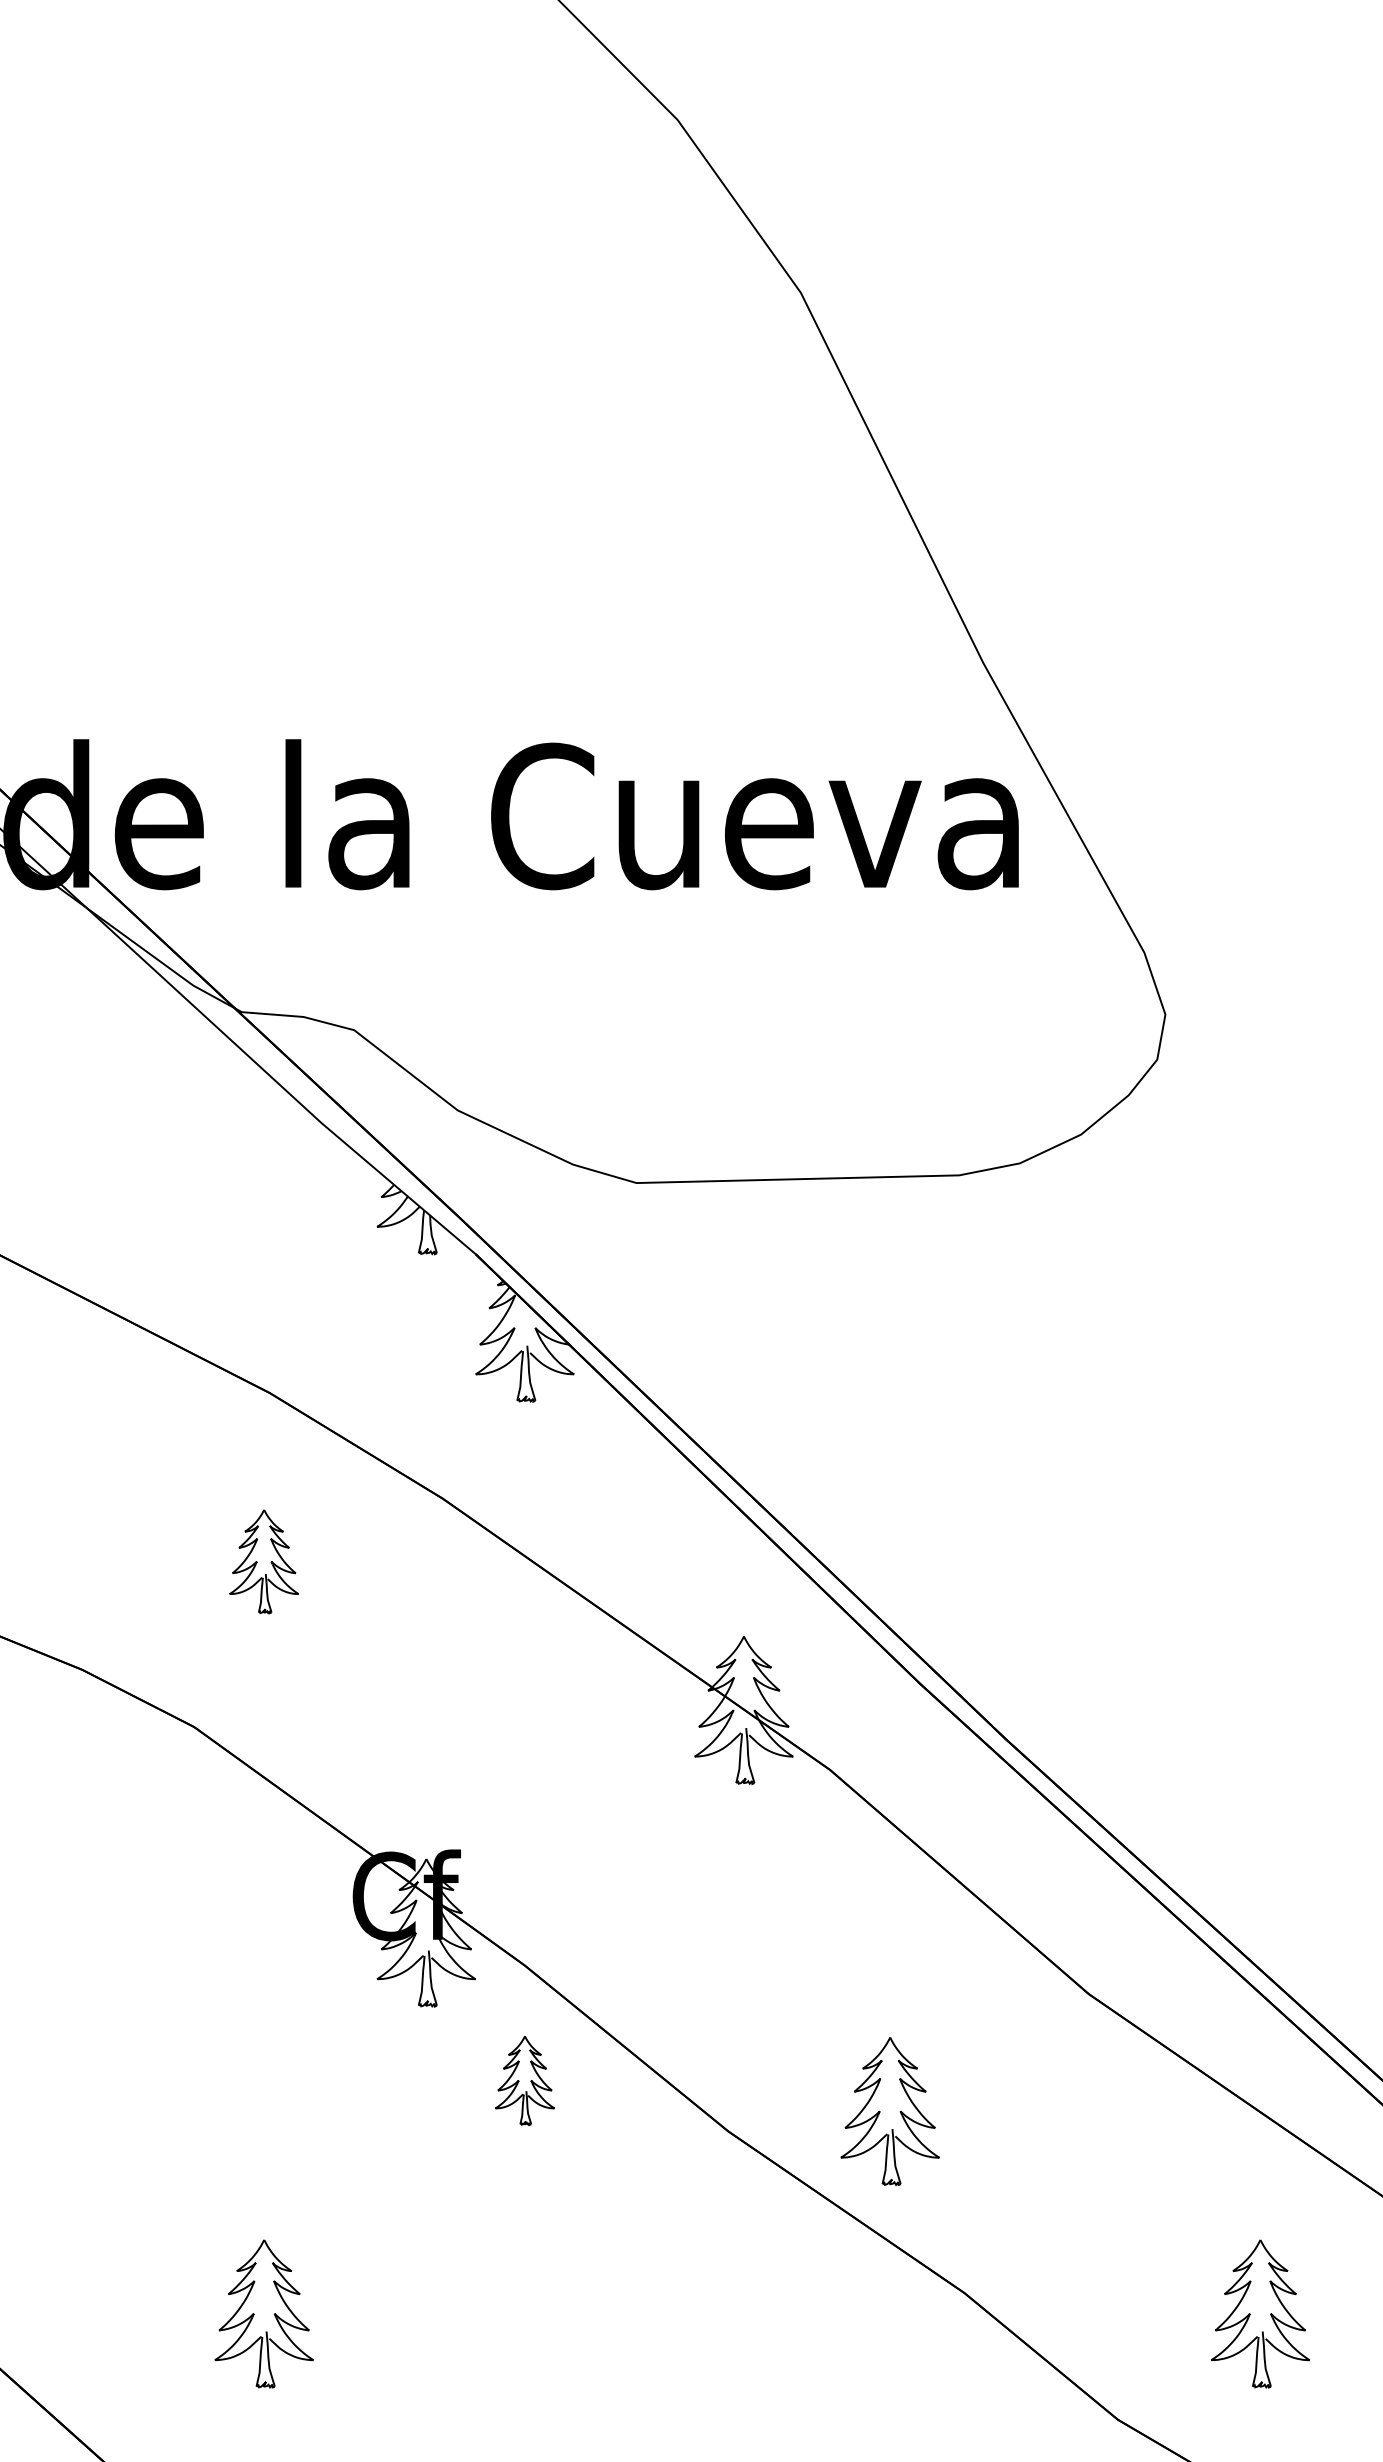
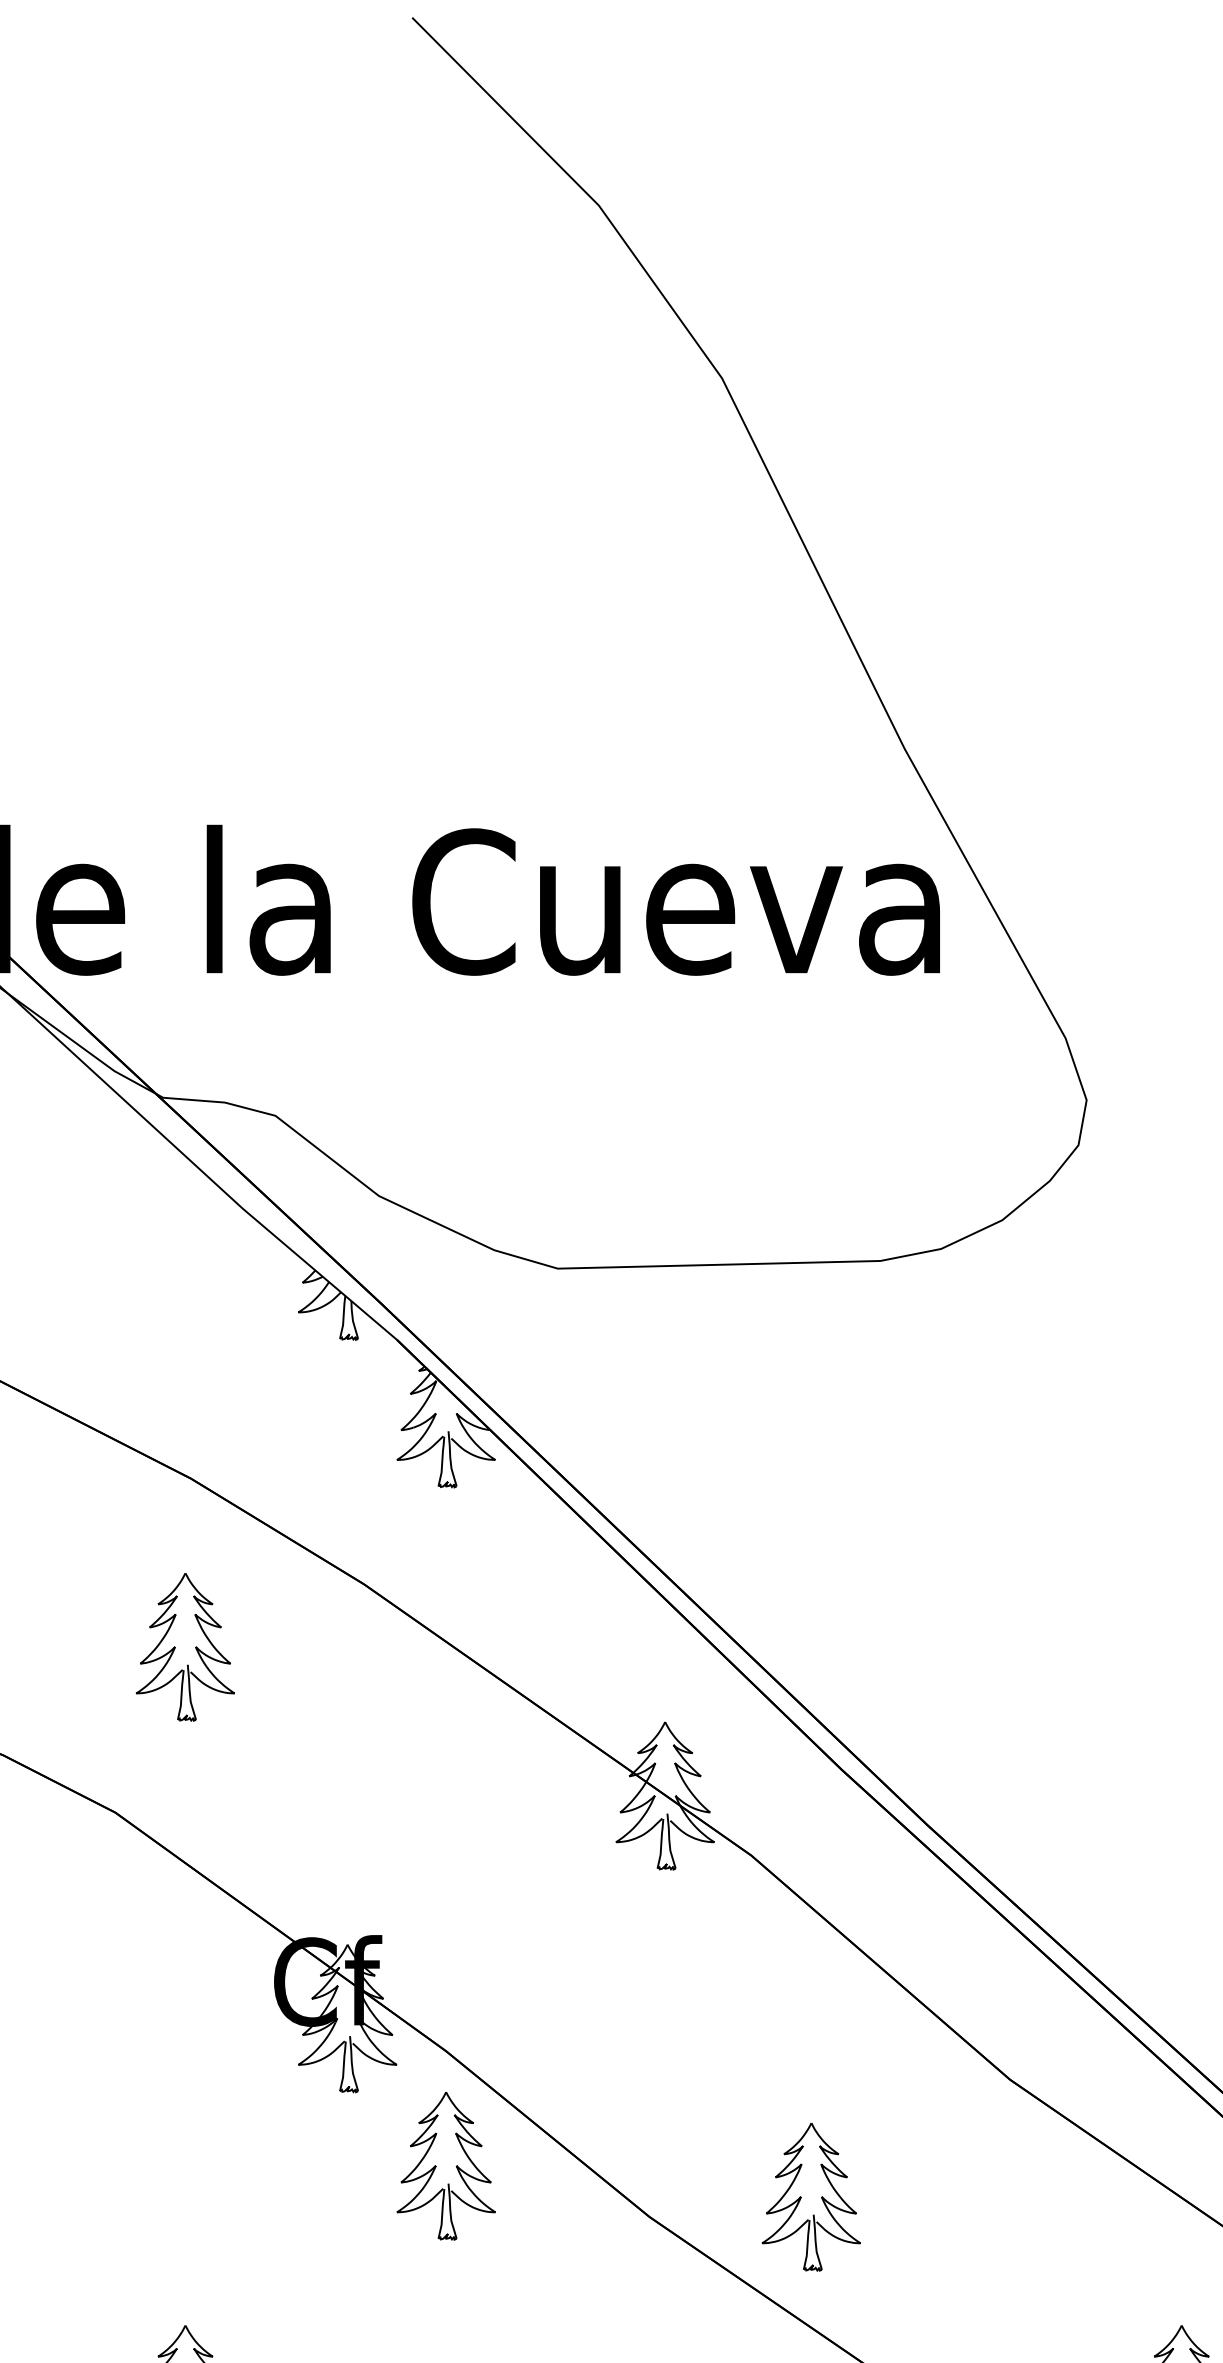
part: (263, 1561) -> (184, 1647), size x1.43
part: (524, 2080) -> (445, 2166), size x1.67

